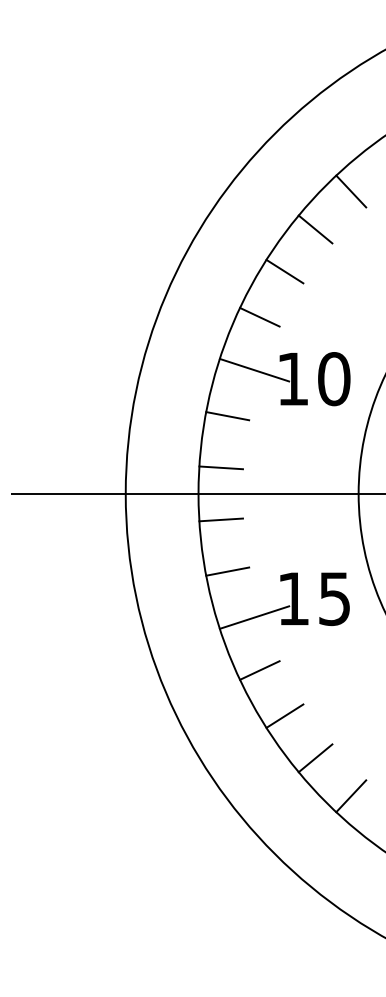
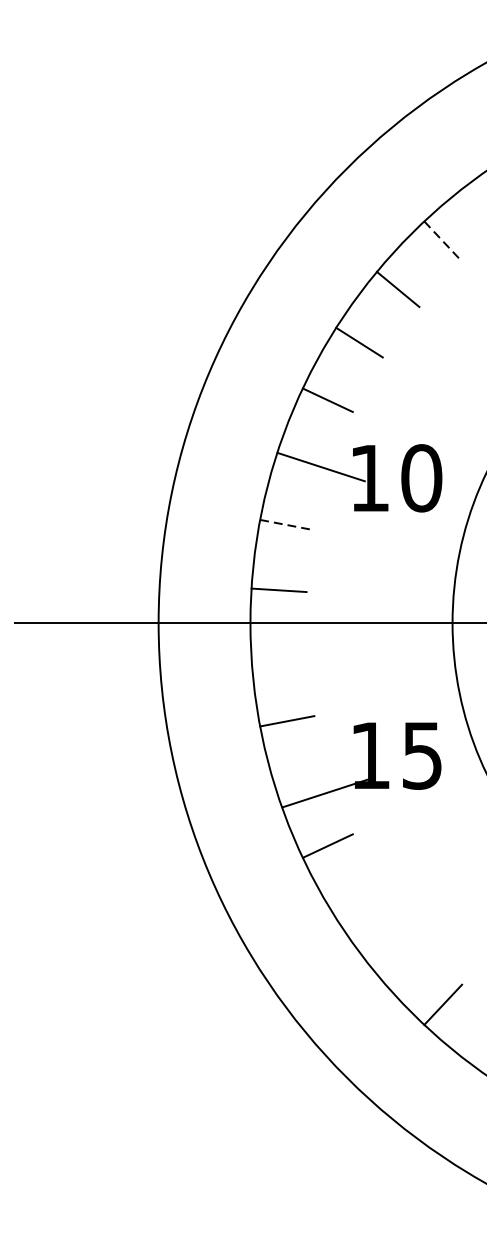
line: (351, 191) -> (443, 241), solid -> dashed
line: (227, 416) -> (287, 525), solid -> dashed
line: (220, 519) -> (278, 655), removed
line: (254, 617) -> (326, 793), moved
line: (284, 715) -> (358, 902), removed
line: (315, 758) -> (398, 957), removed

